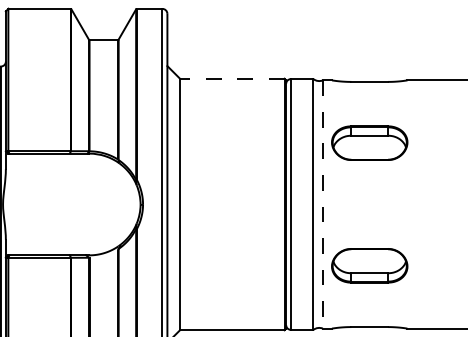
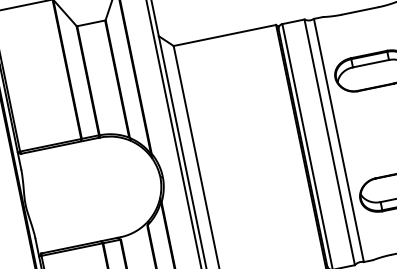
line: (231, 78) -> (224, 35), dashed -> solid
line: (322, 204) -> (338, 140), dashed -> solid

